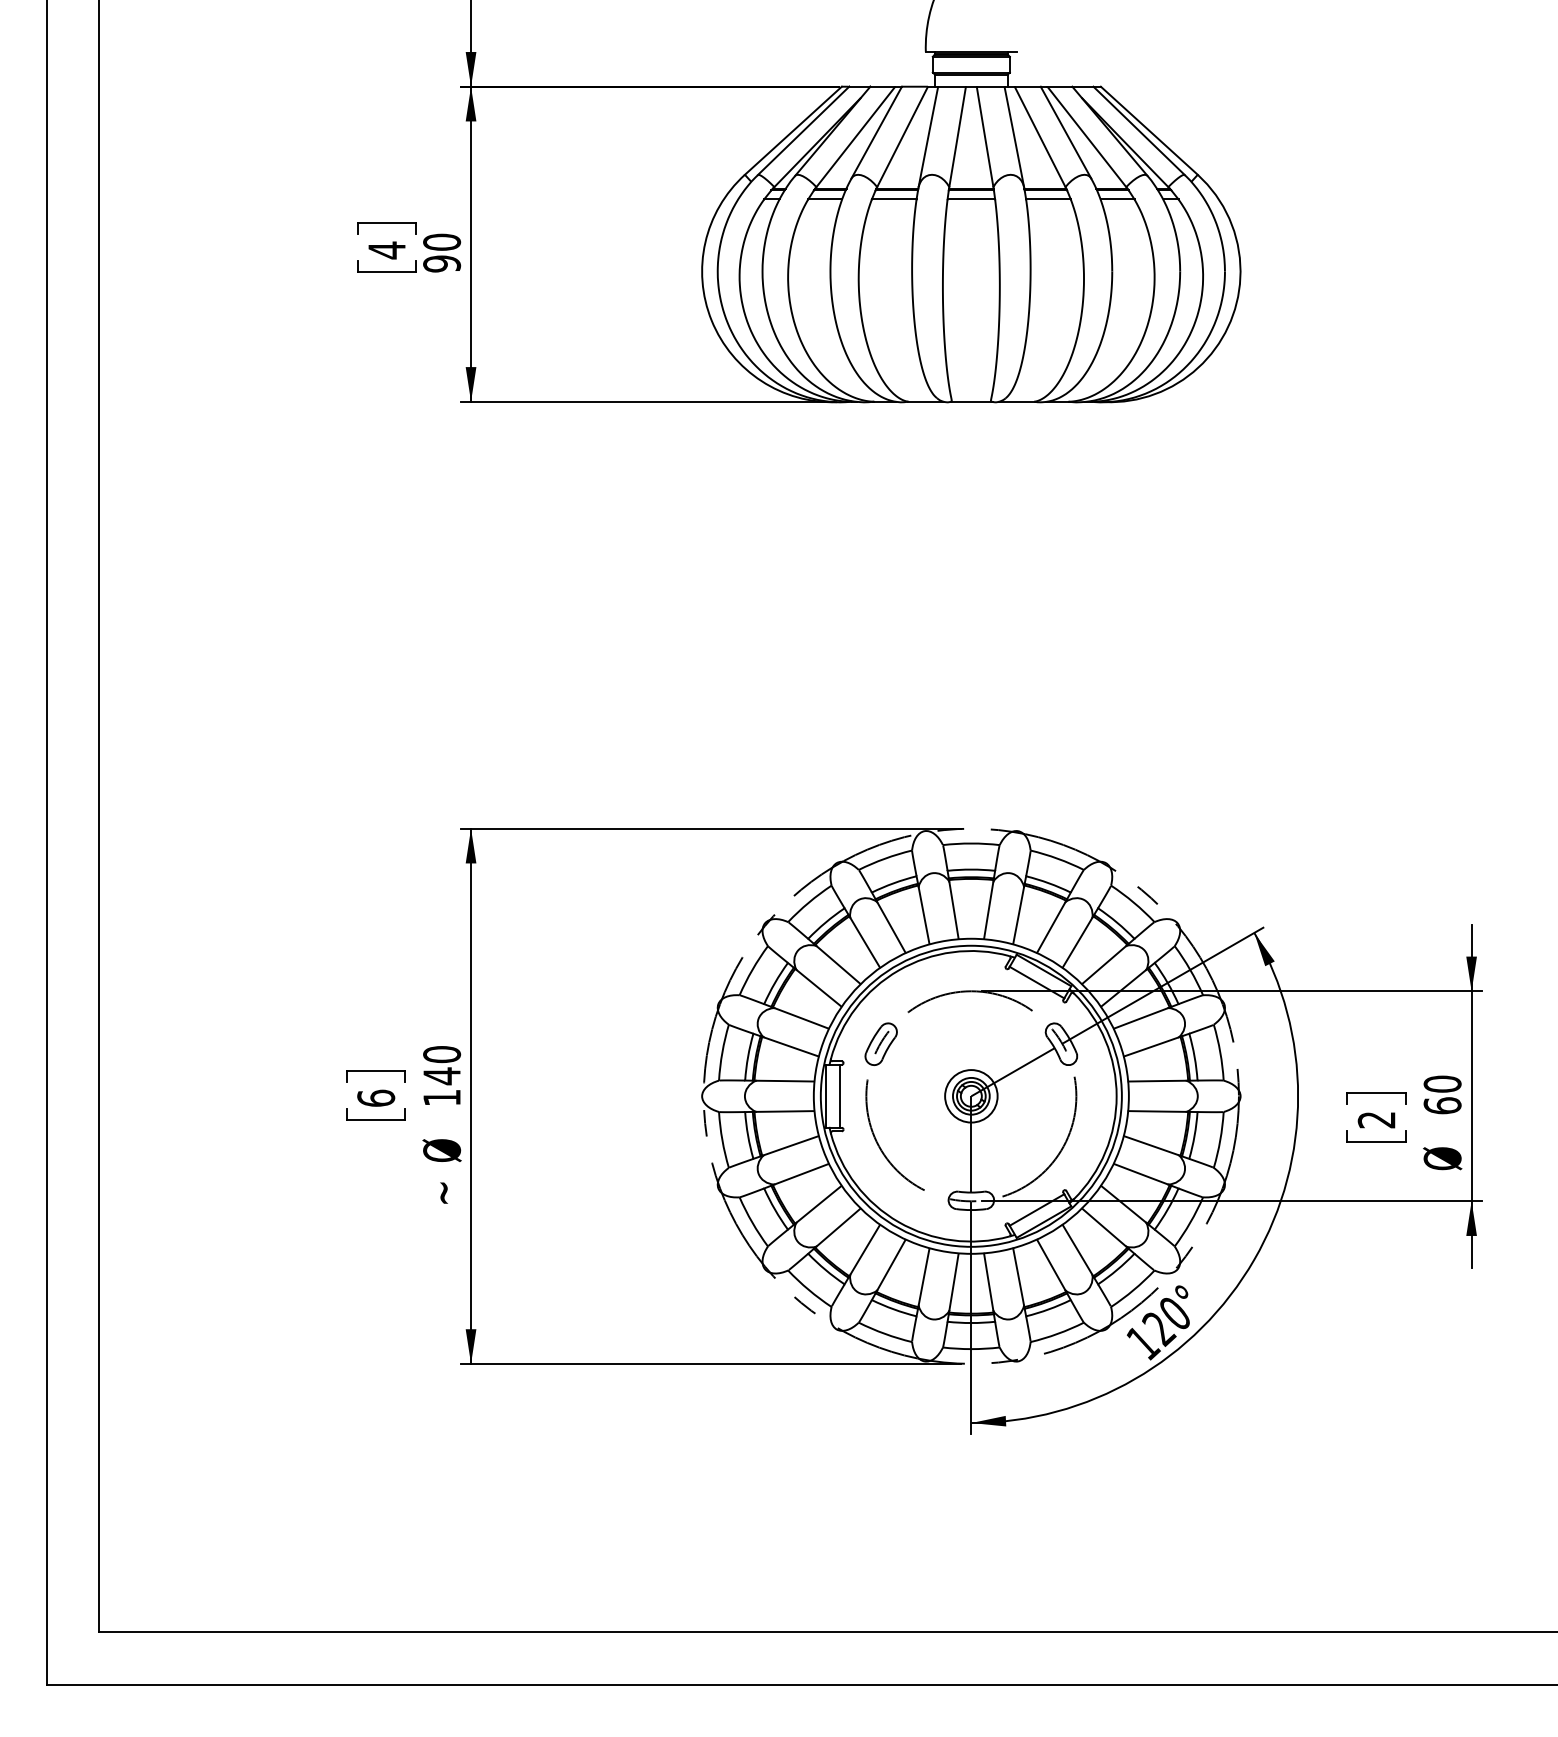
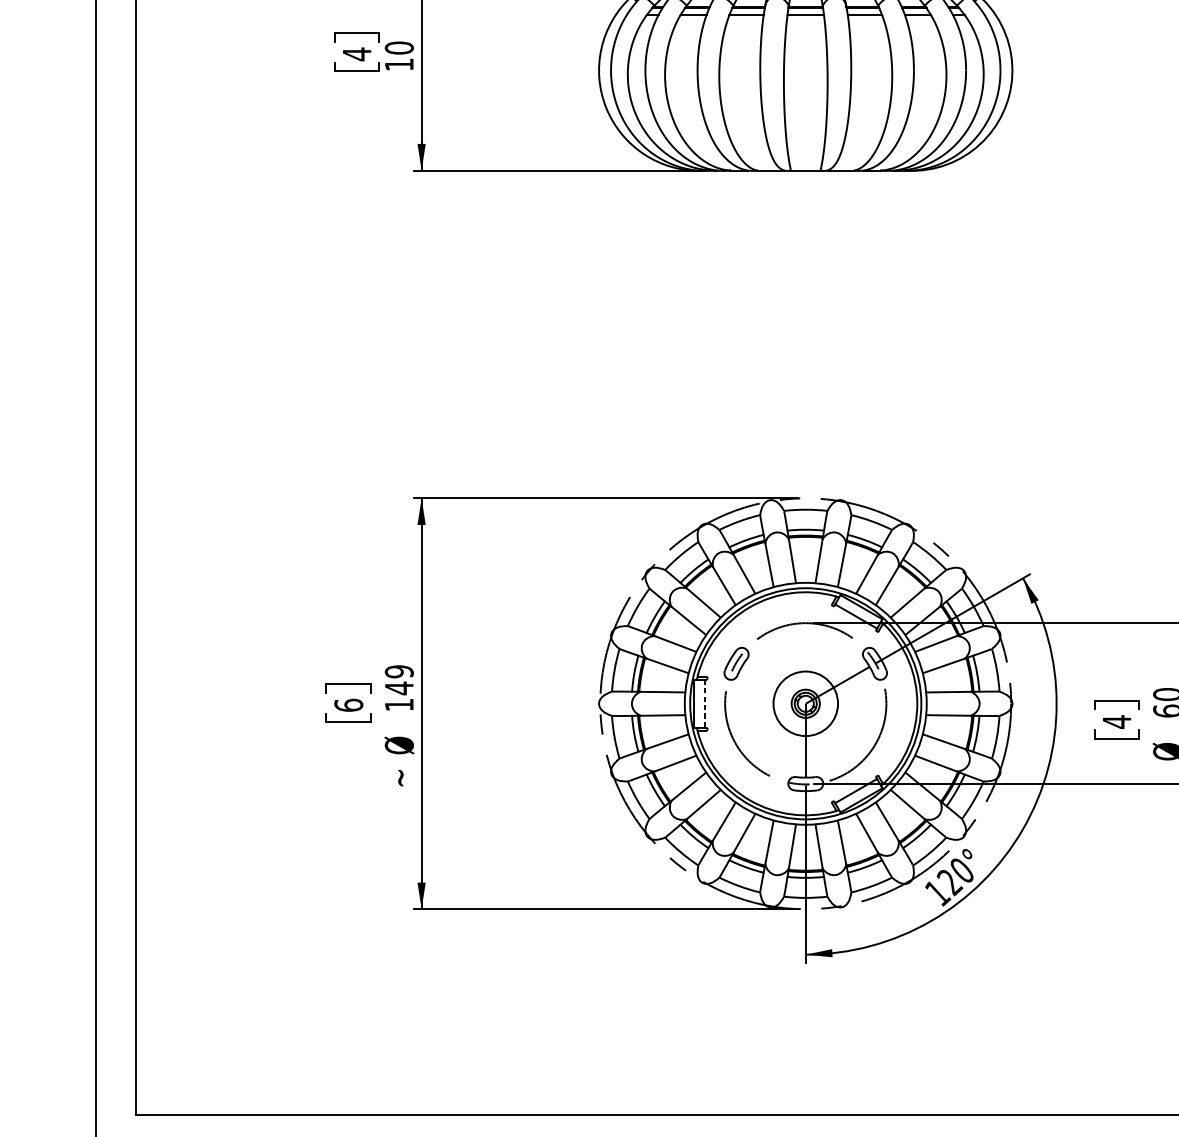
text: (442, 263) -> (399, 64), 90 -> 10
text: (442, 1054) -> (399, 671), 140 -> 149
line: (840, 1096) -> (705, 703), solid -> dashed
circle: (971, 1096) -> (805, 703), size x1.6
text: (1376, 1120) -> (1116, 722), 2 -> 4

